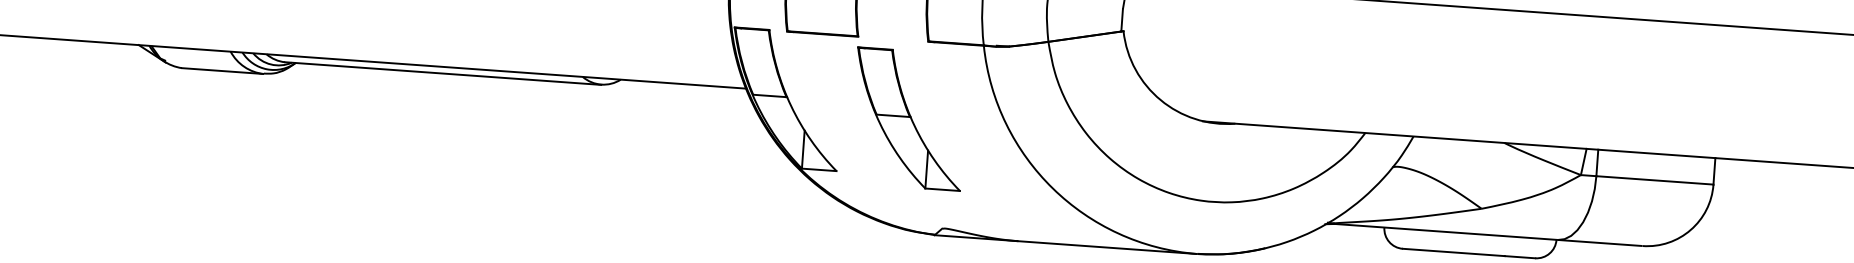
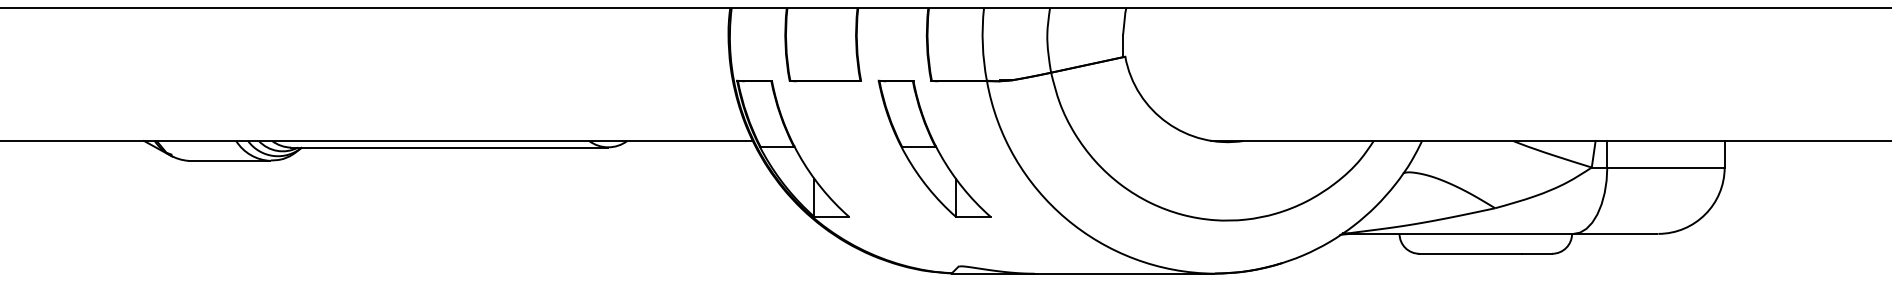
part: (908, 118) -> (934, 148), moved

